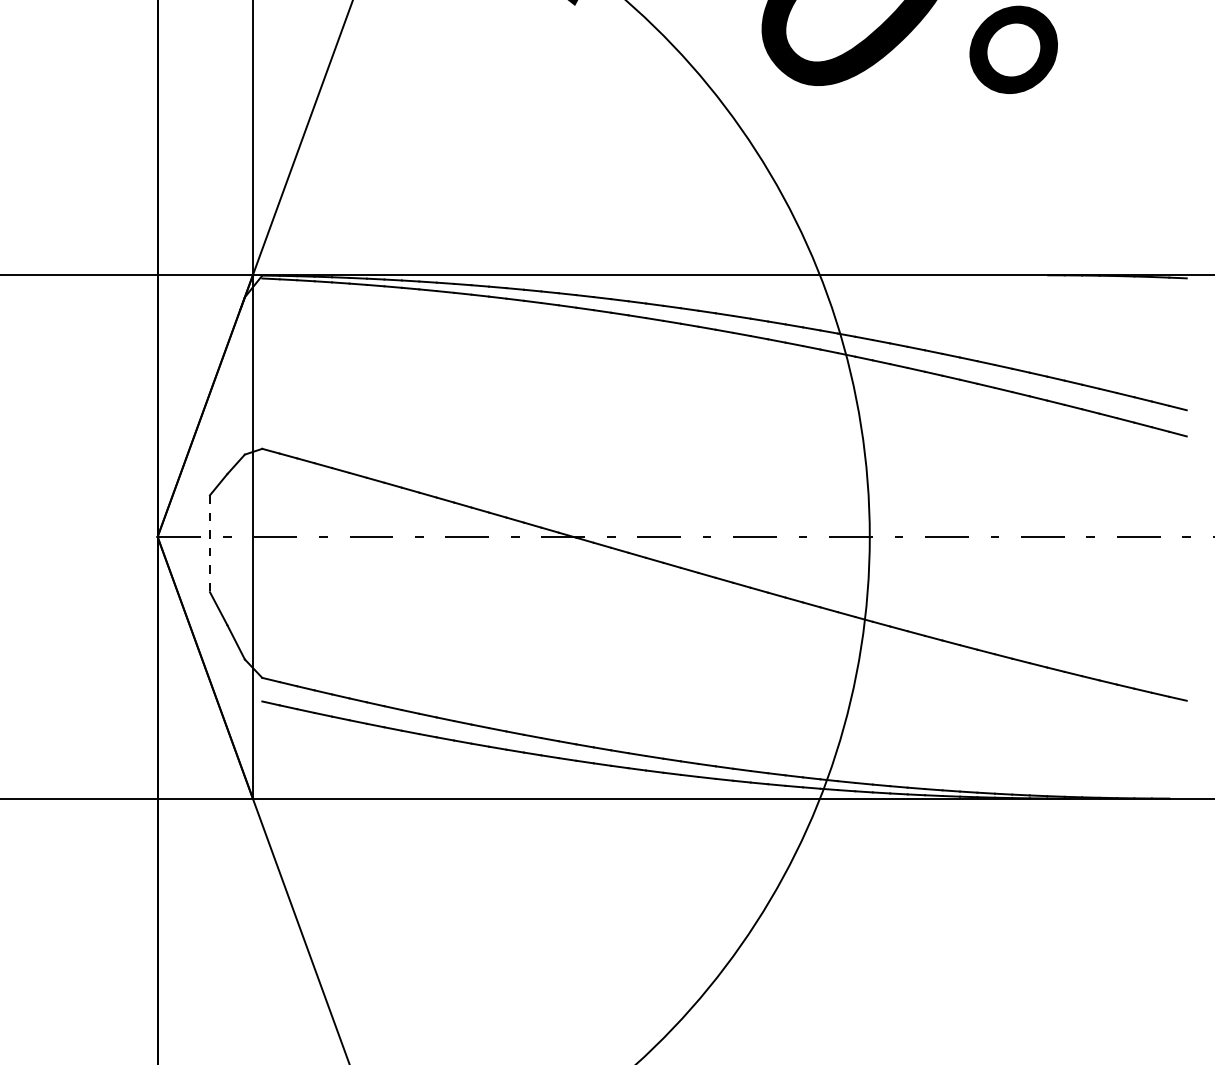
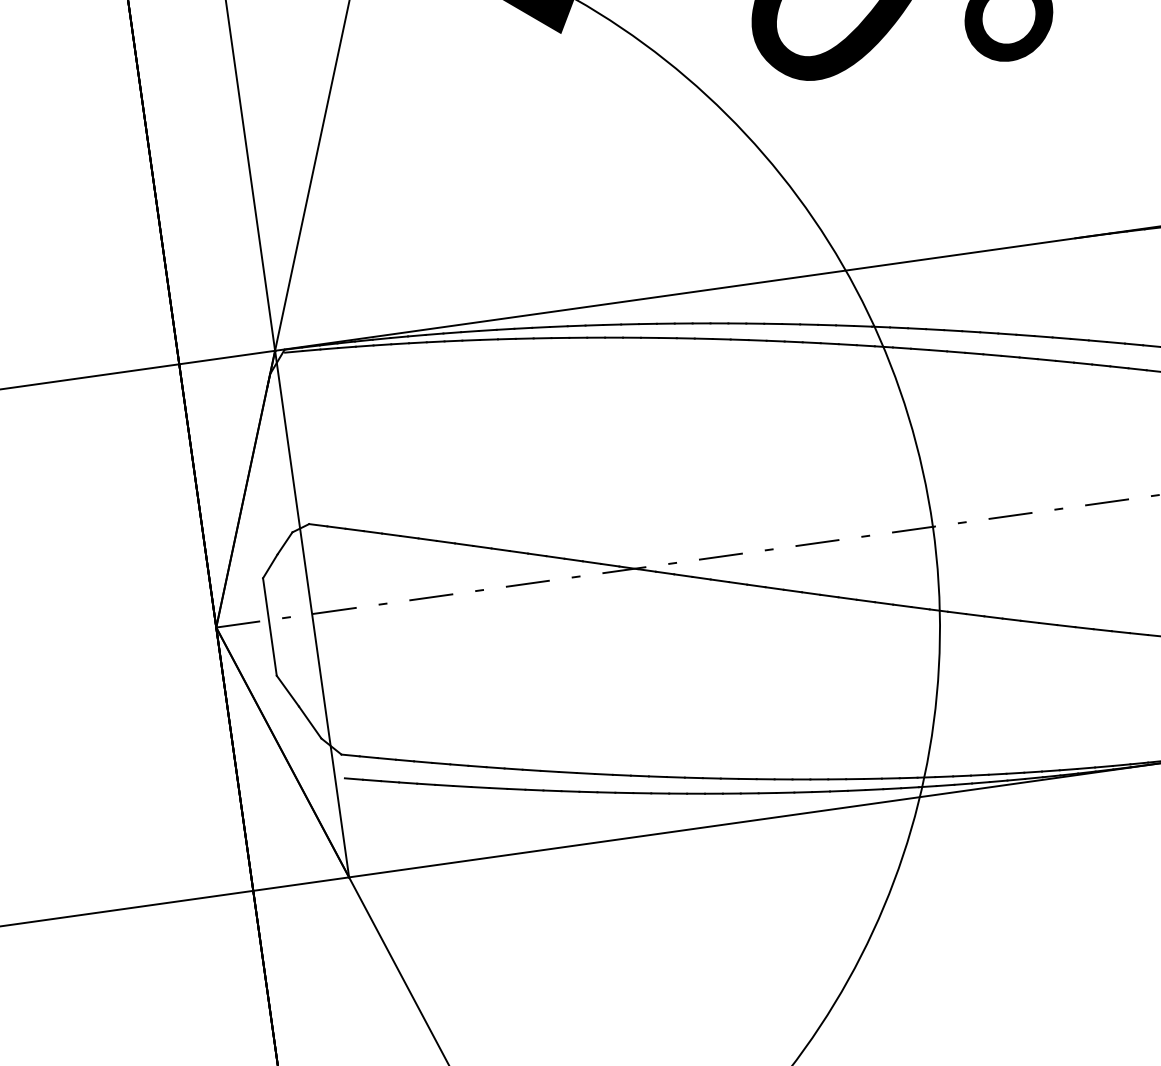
line: (209, 544) -> (269, 627), dashed -> solid

